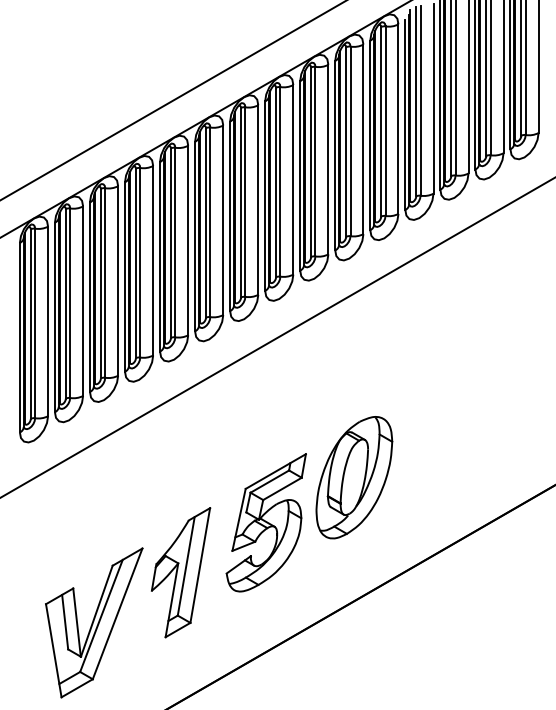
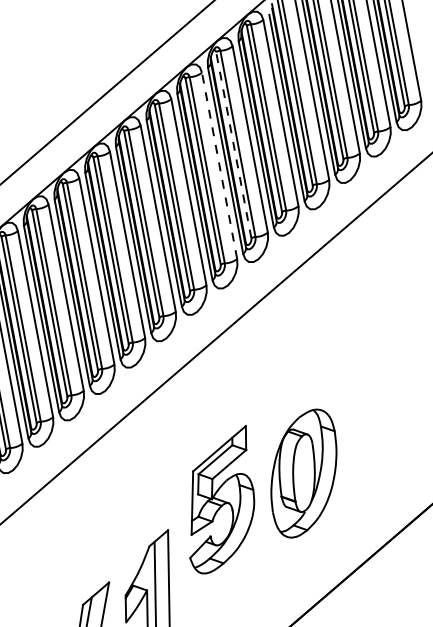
line: (346, 142) -> (234, 145), solid -> dashed
line: (328, 159) -> (219, 165), solid -> dashed
part: (265, 522) -> (218, 500), moved

